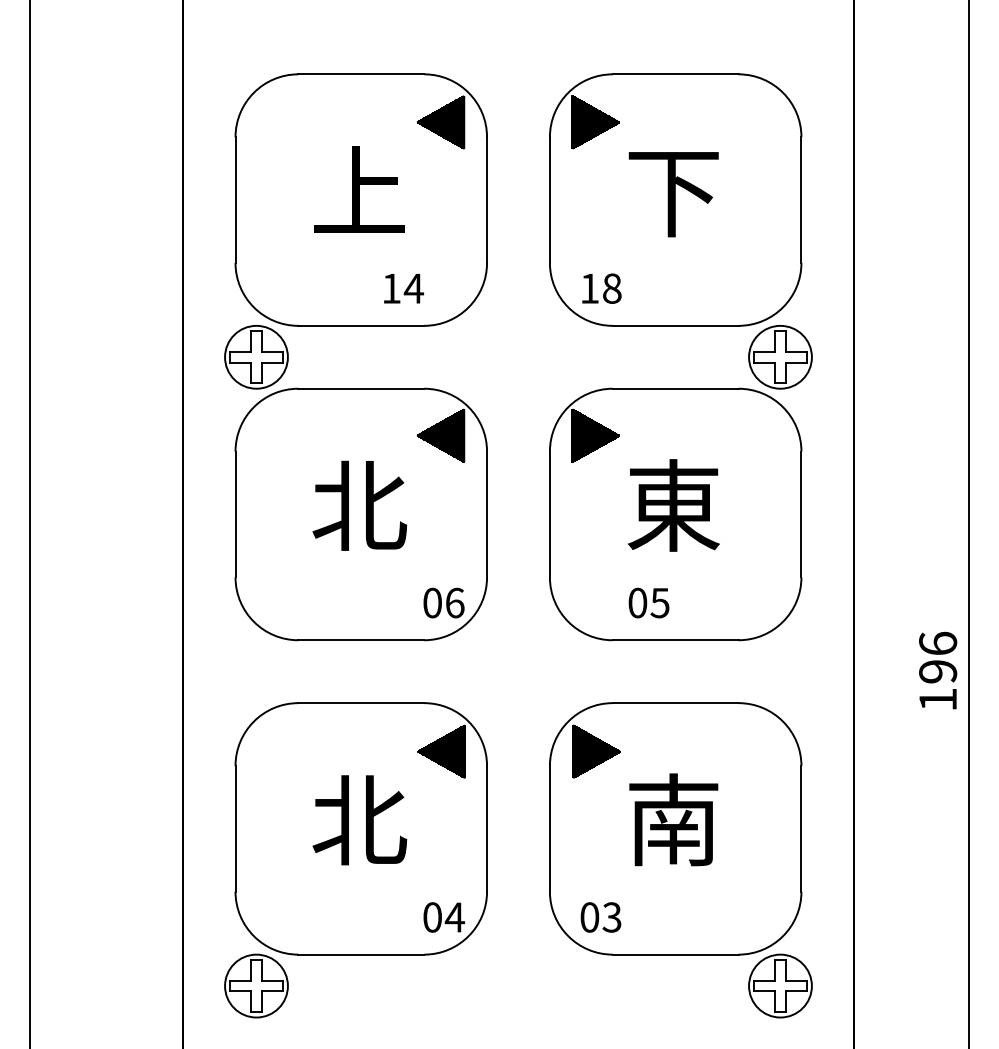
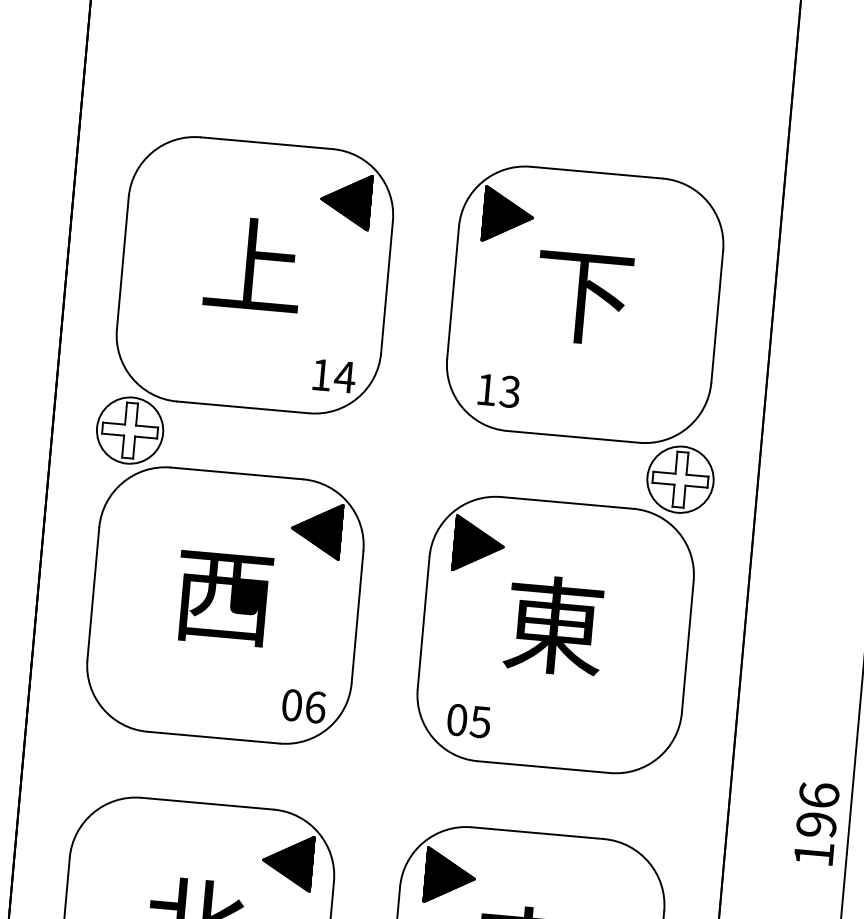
text: (403, 288) -> (334, 375), moved
text: (611, 288) -> (509, 391), 18 -> 13
text: (359, 505) -> (224, 595), 北 -> 西
text: (648, 602) -> (468, 720), moved

